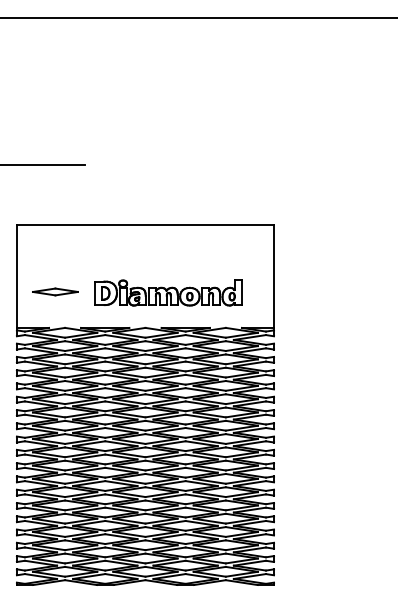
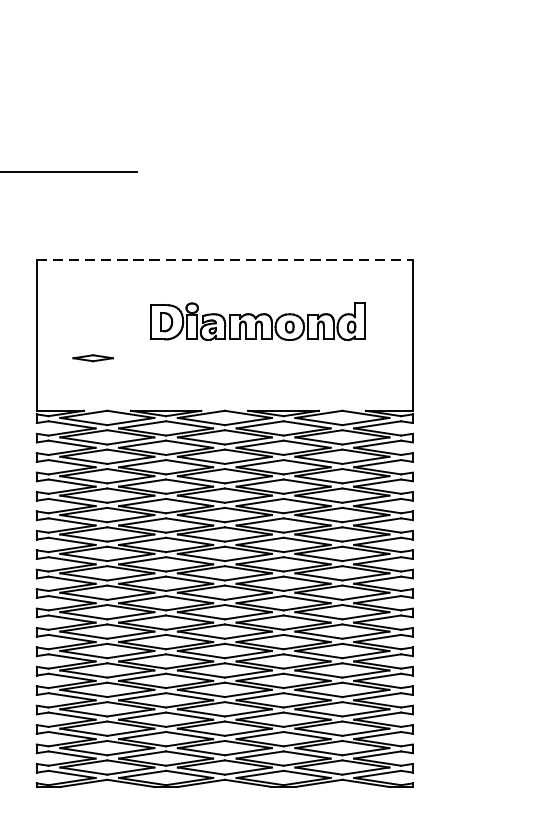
line: (145, 225) -> (224, 261), solid -> dashed
part: (55, 291) -> (93, 357), size x0.6
part: (168, 292) -> (258, 320), moved

